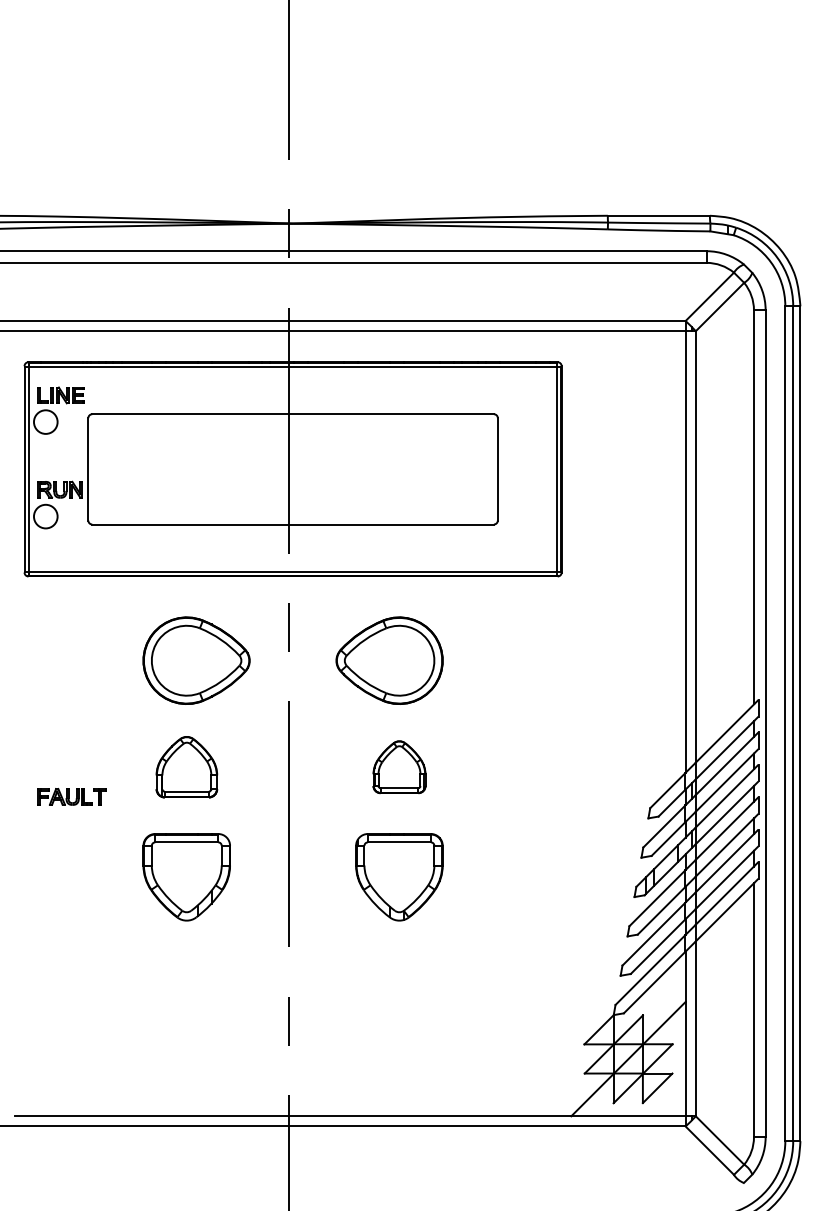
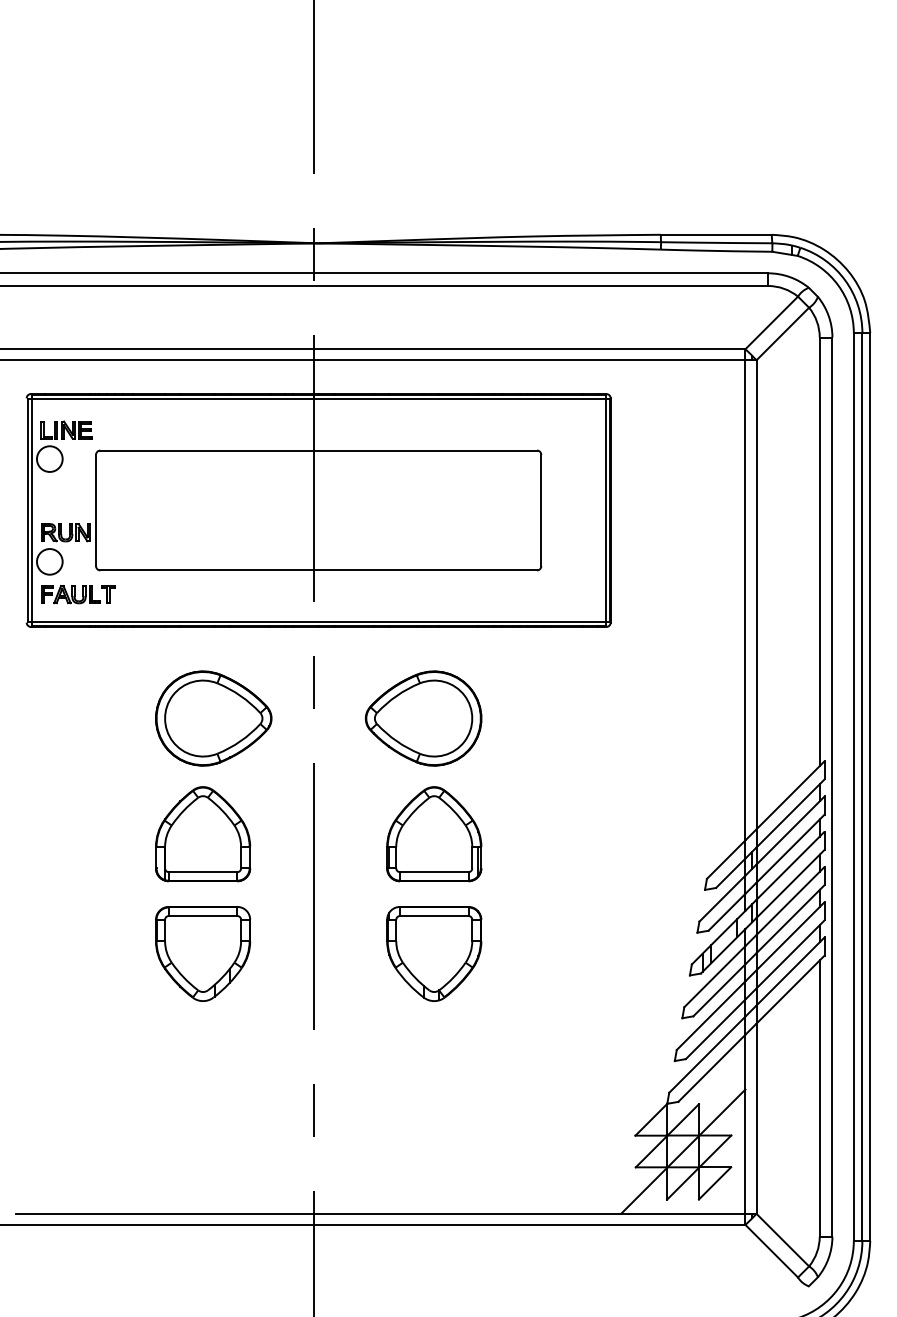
part: (187, 767) -> (203, 834), size x1.43
part: (399, 767) -> (434, 834), size x1.67
part: (72, 796) -> (78, 594), moved

